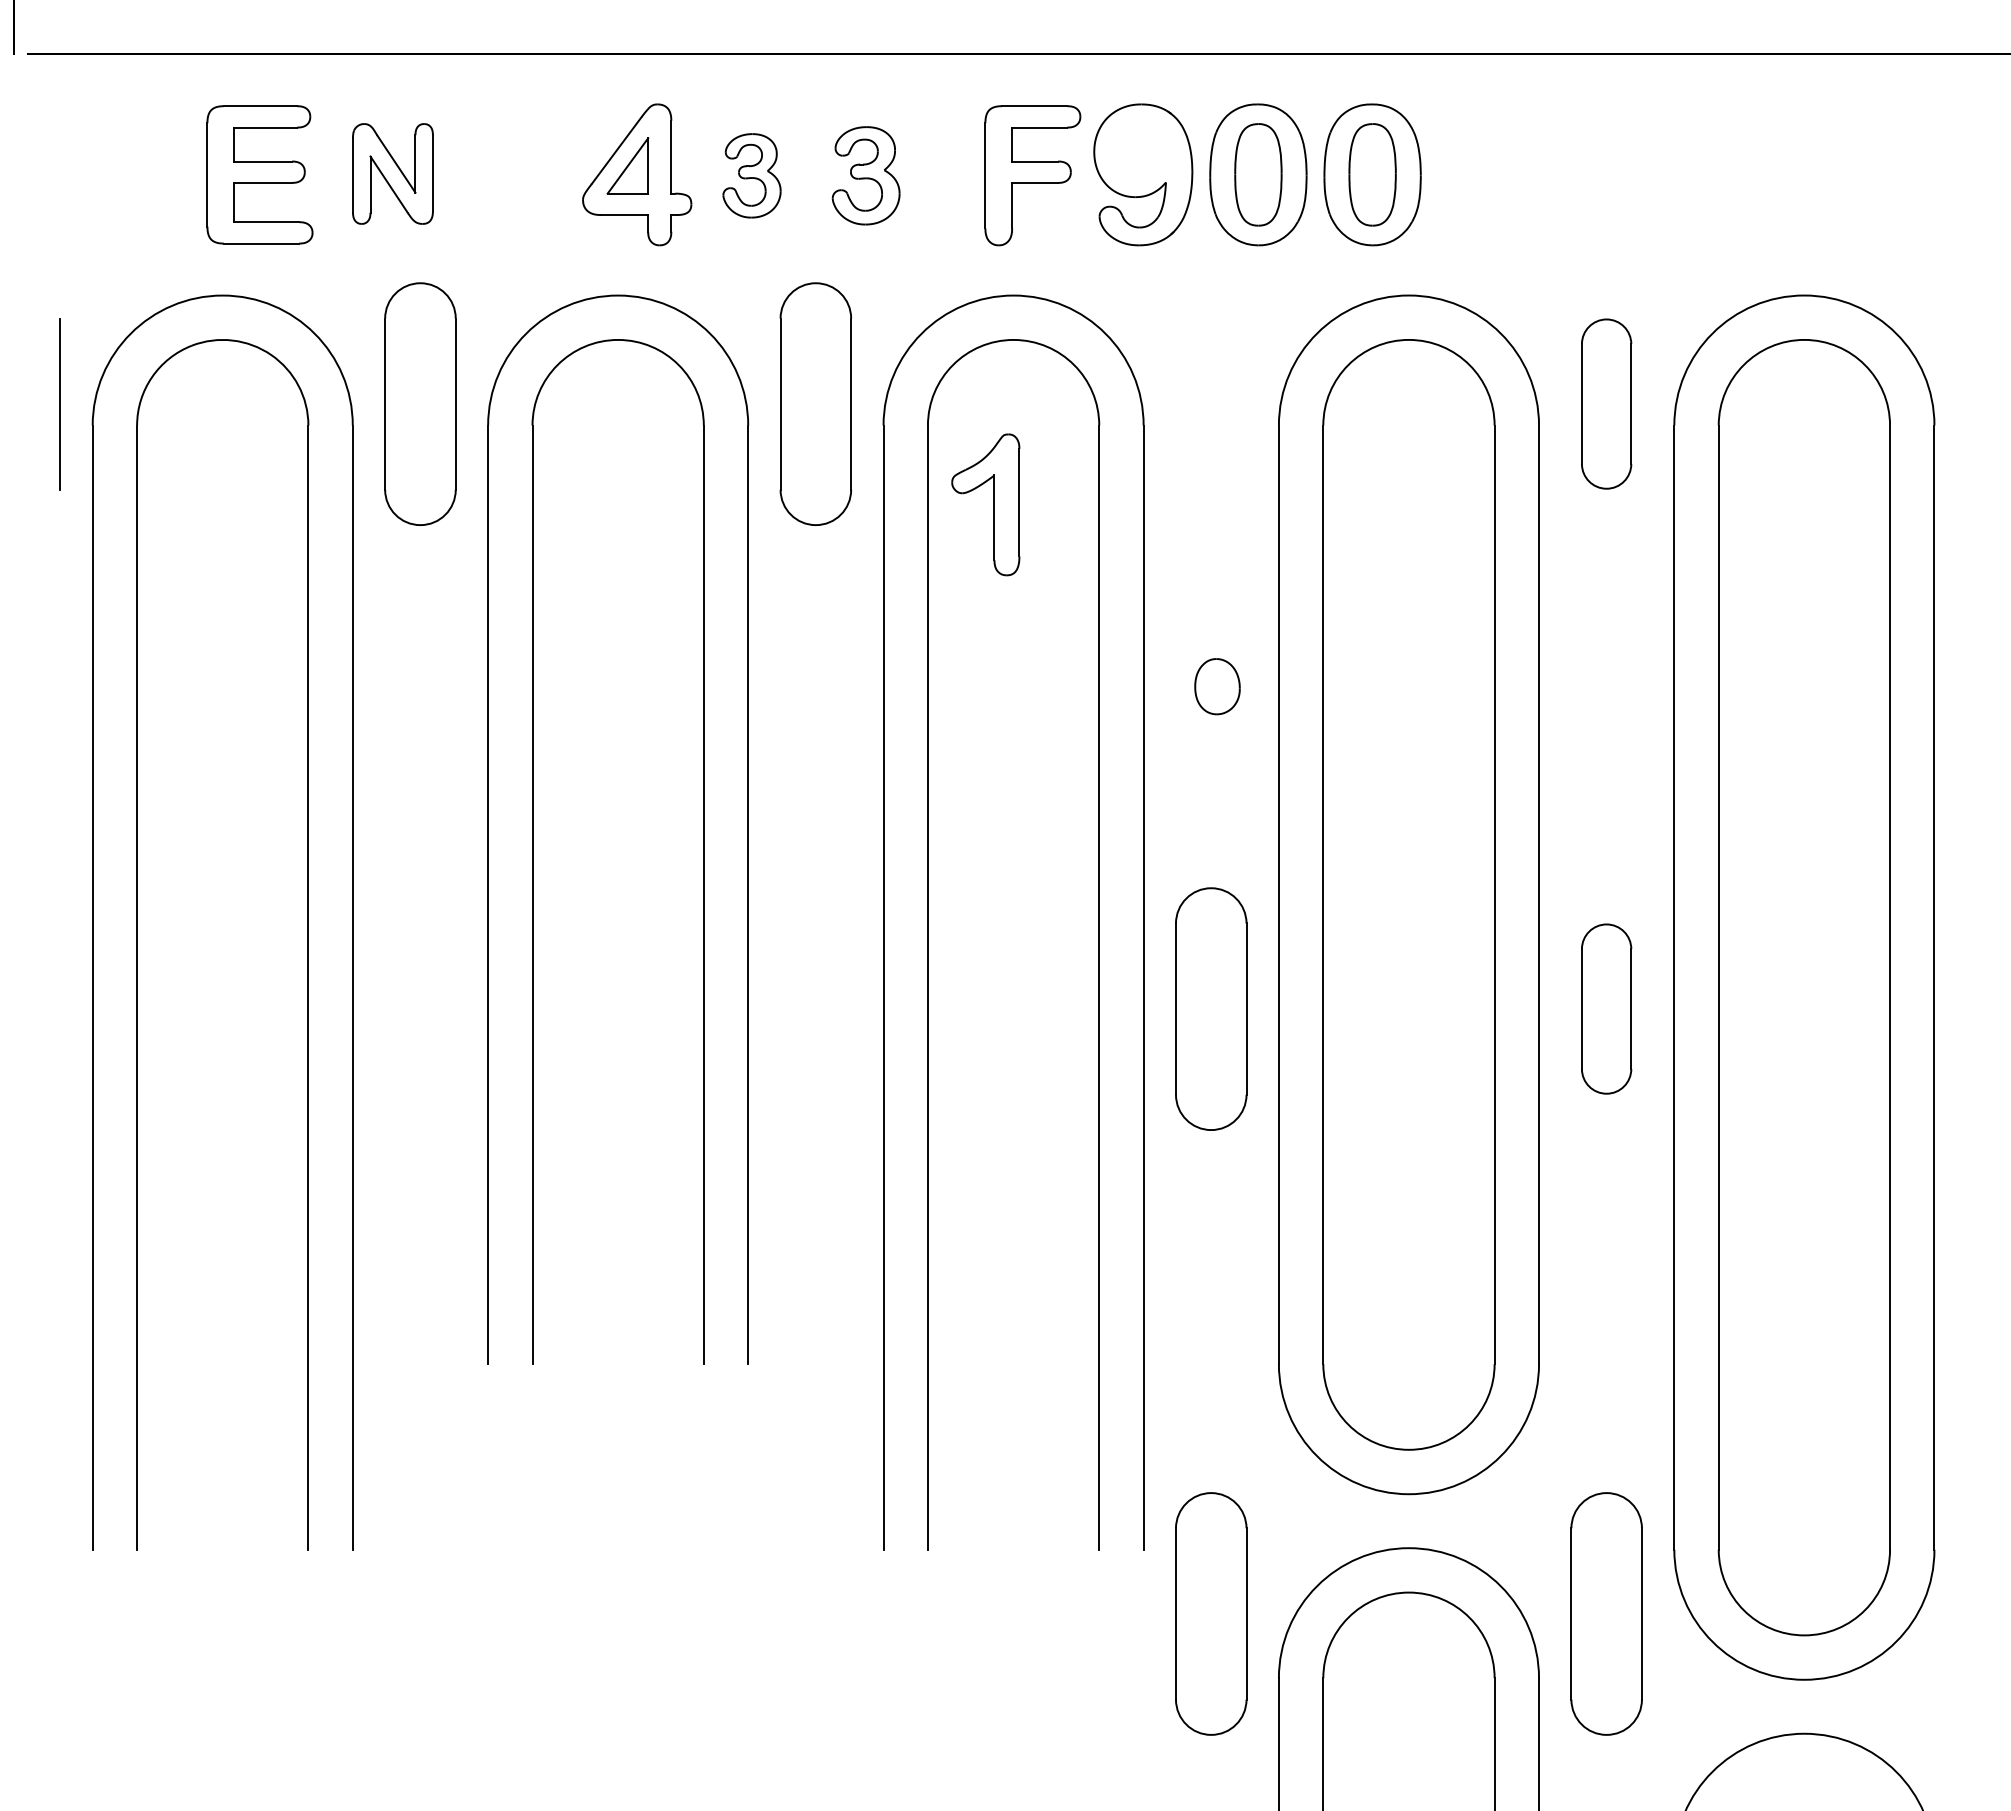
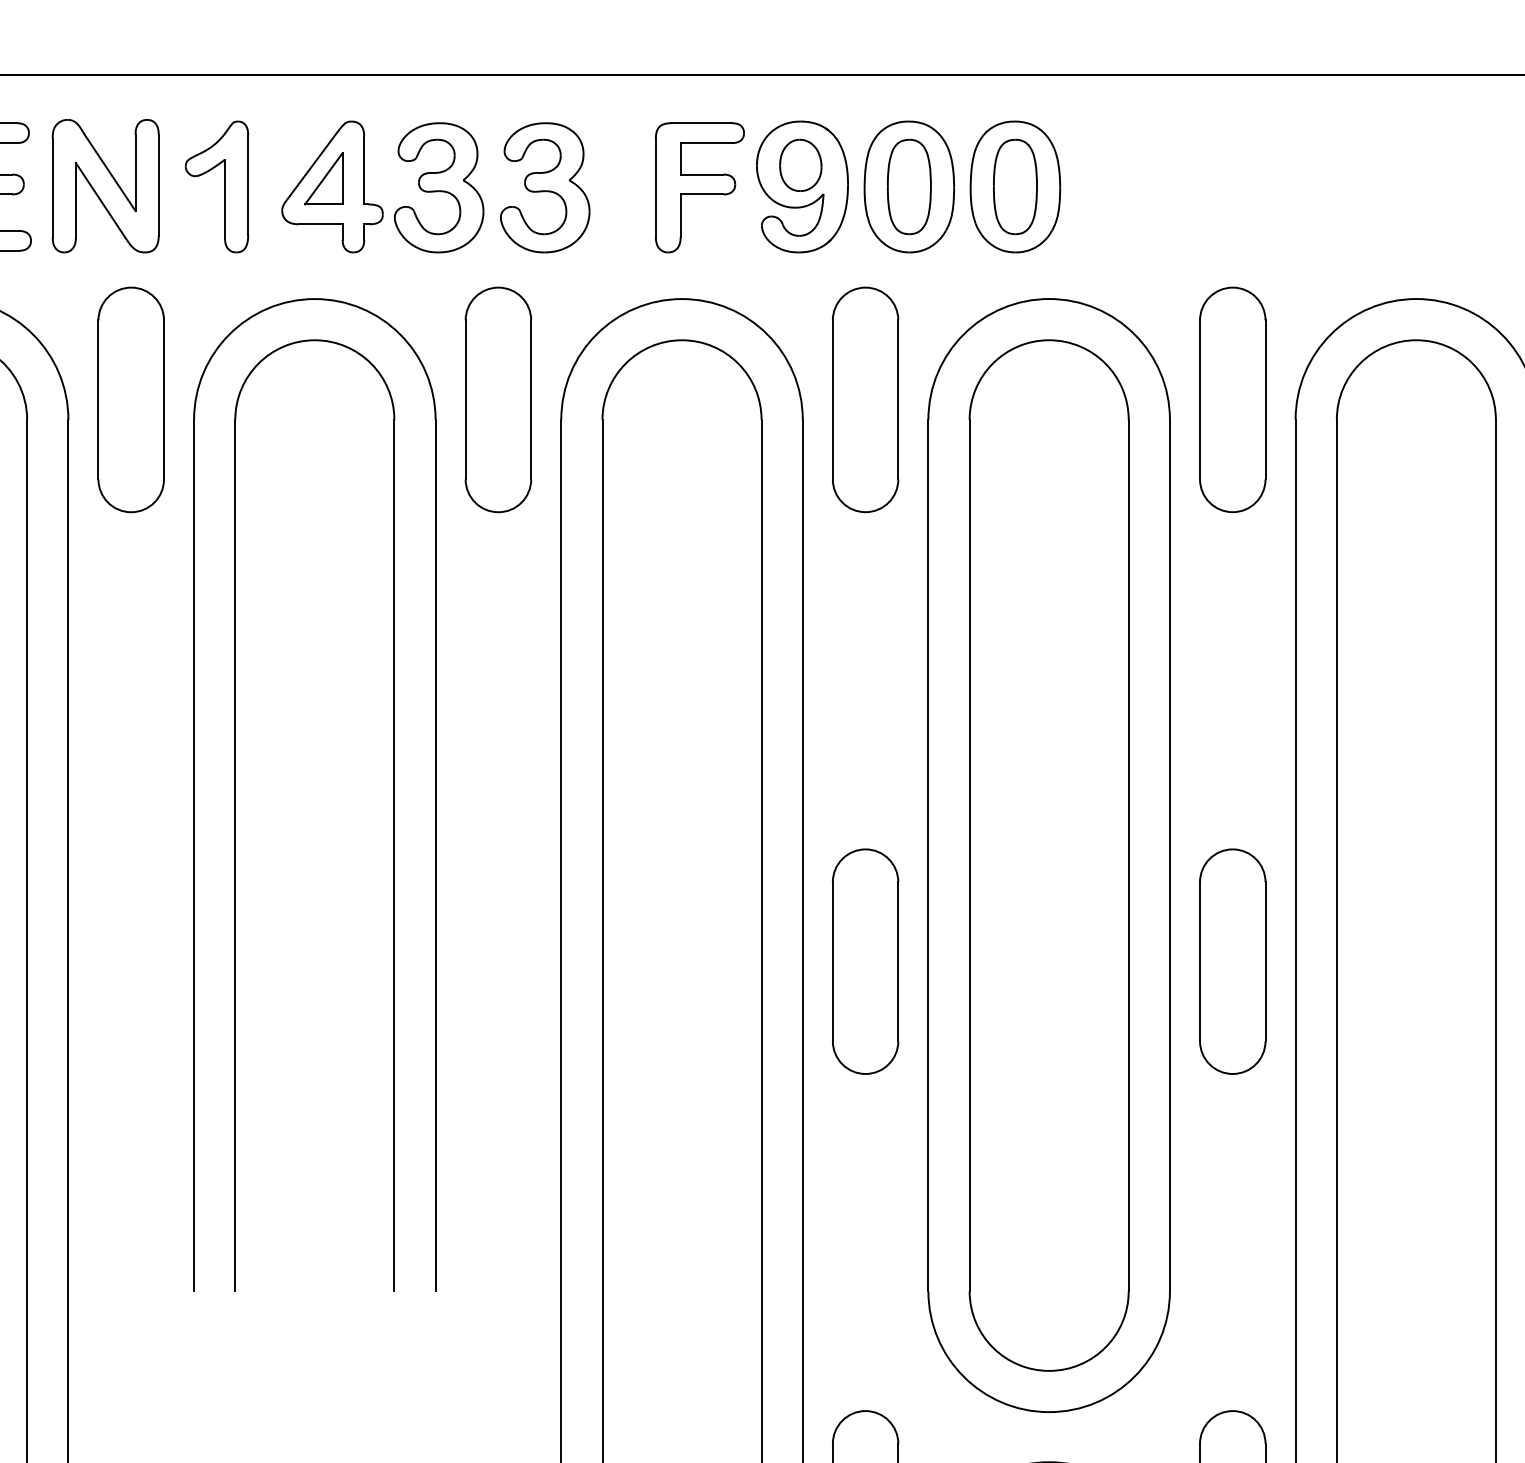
part: (392, 173) -> (105, 185), size x1.43
part: (751, 175) -> (438, 187), size x1.67
part: (865, 175) -> (544, 187), size x1.43
part: (1211, 403) -> (865, 399), added
part: (1606, 403) -> (1232, 399), size x1.43
part: (993, 504) -> (224, 186), moved
part: (1217, 686) -> (800, 165), moved
part: (1606, 1008) -> (1232, 961), size x1.43

